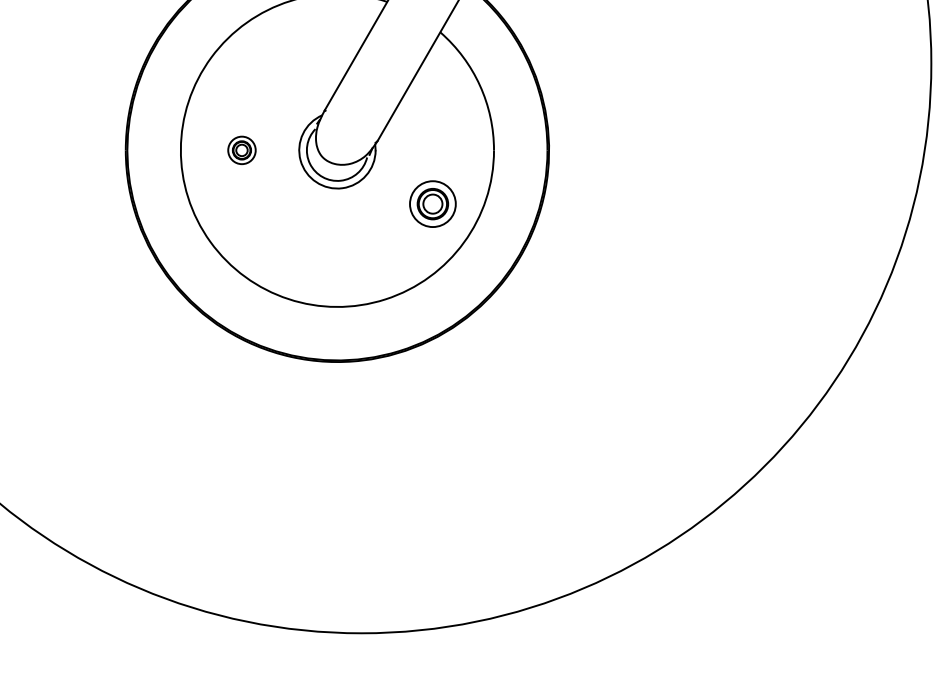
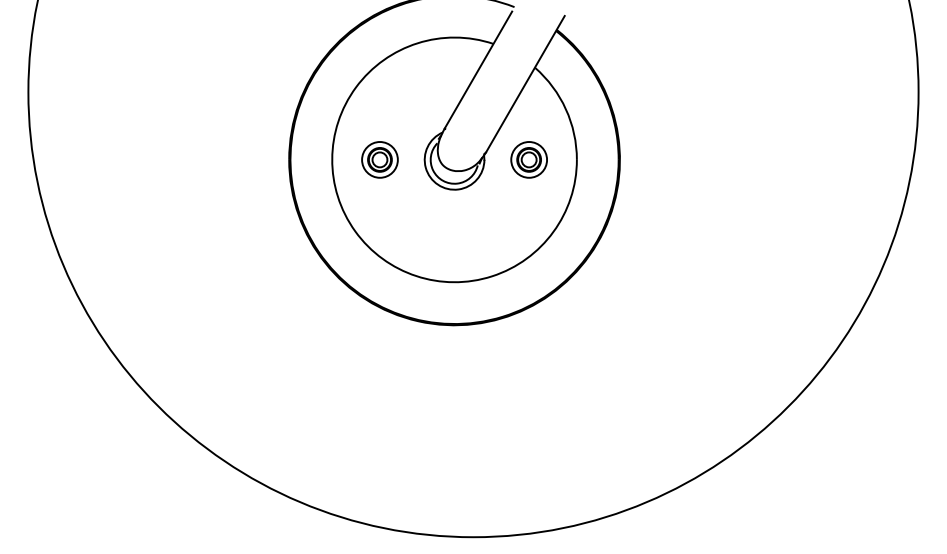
part: (241, 149) -> (379, 159), size x1.67
part: (432, 203) -> (528, 159), moved

